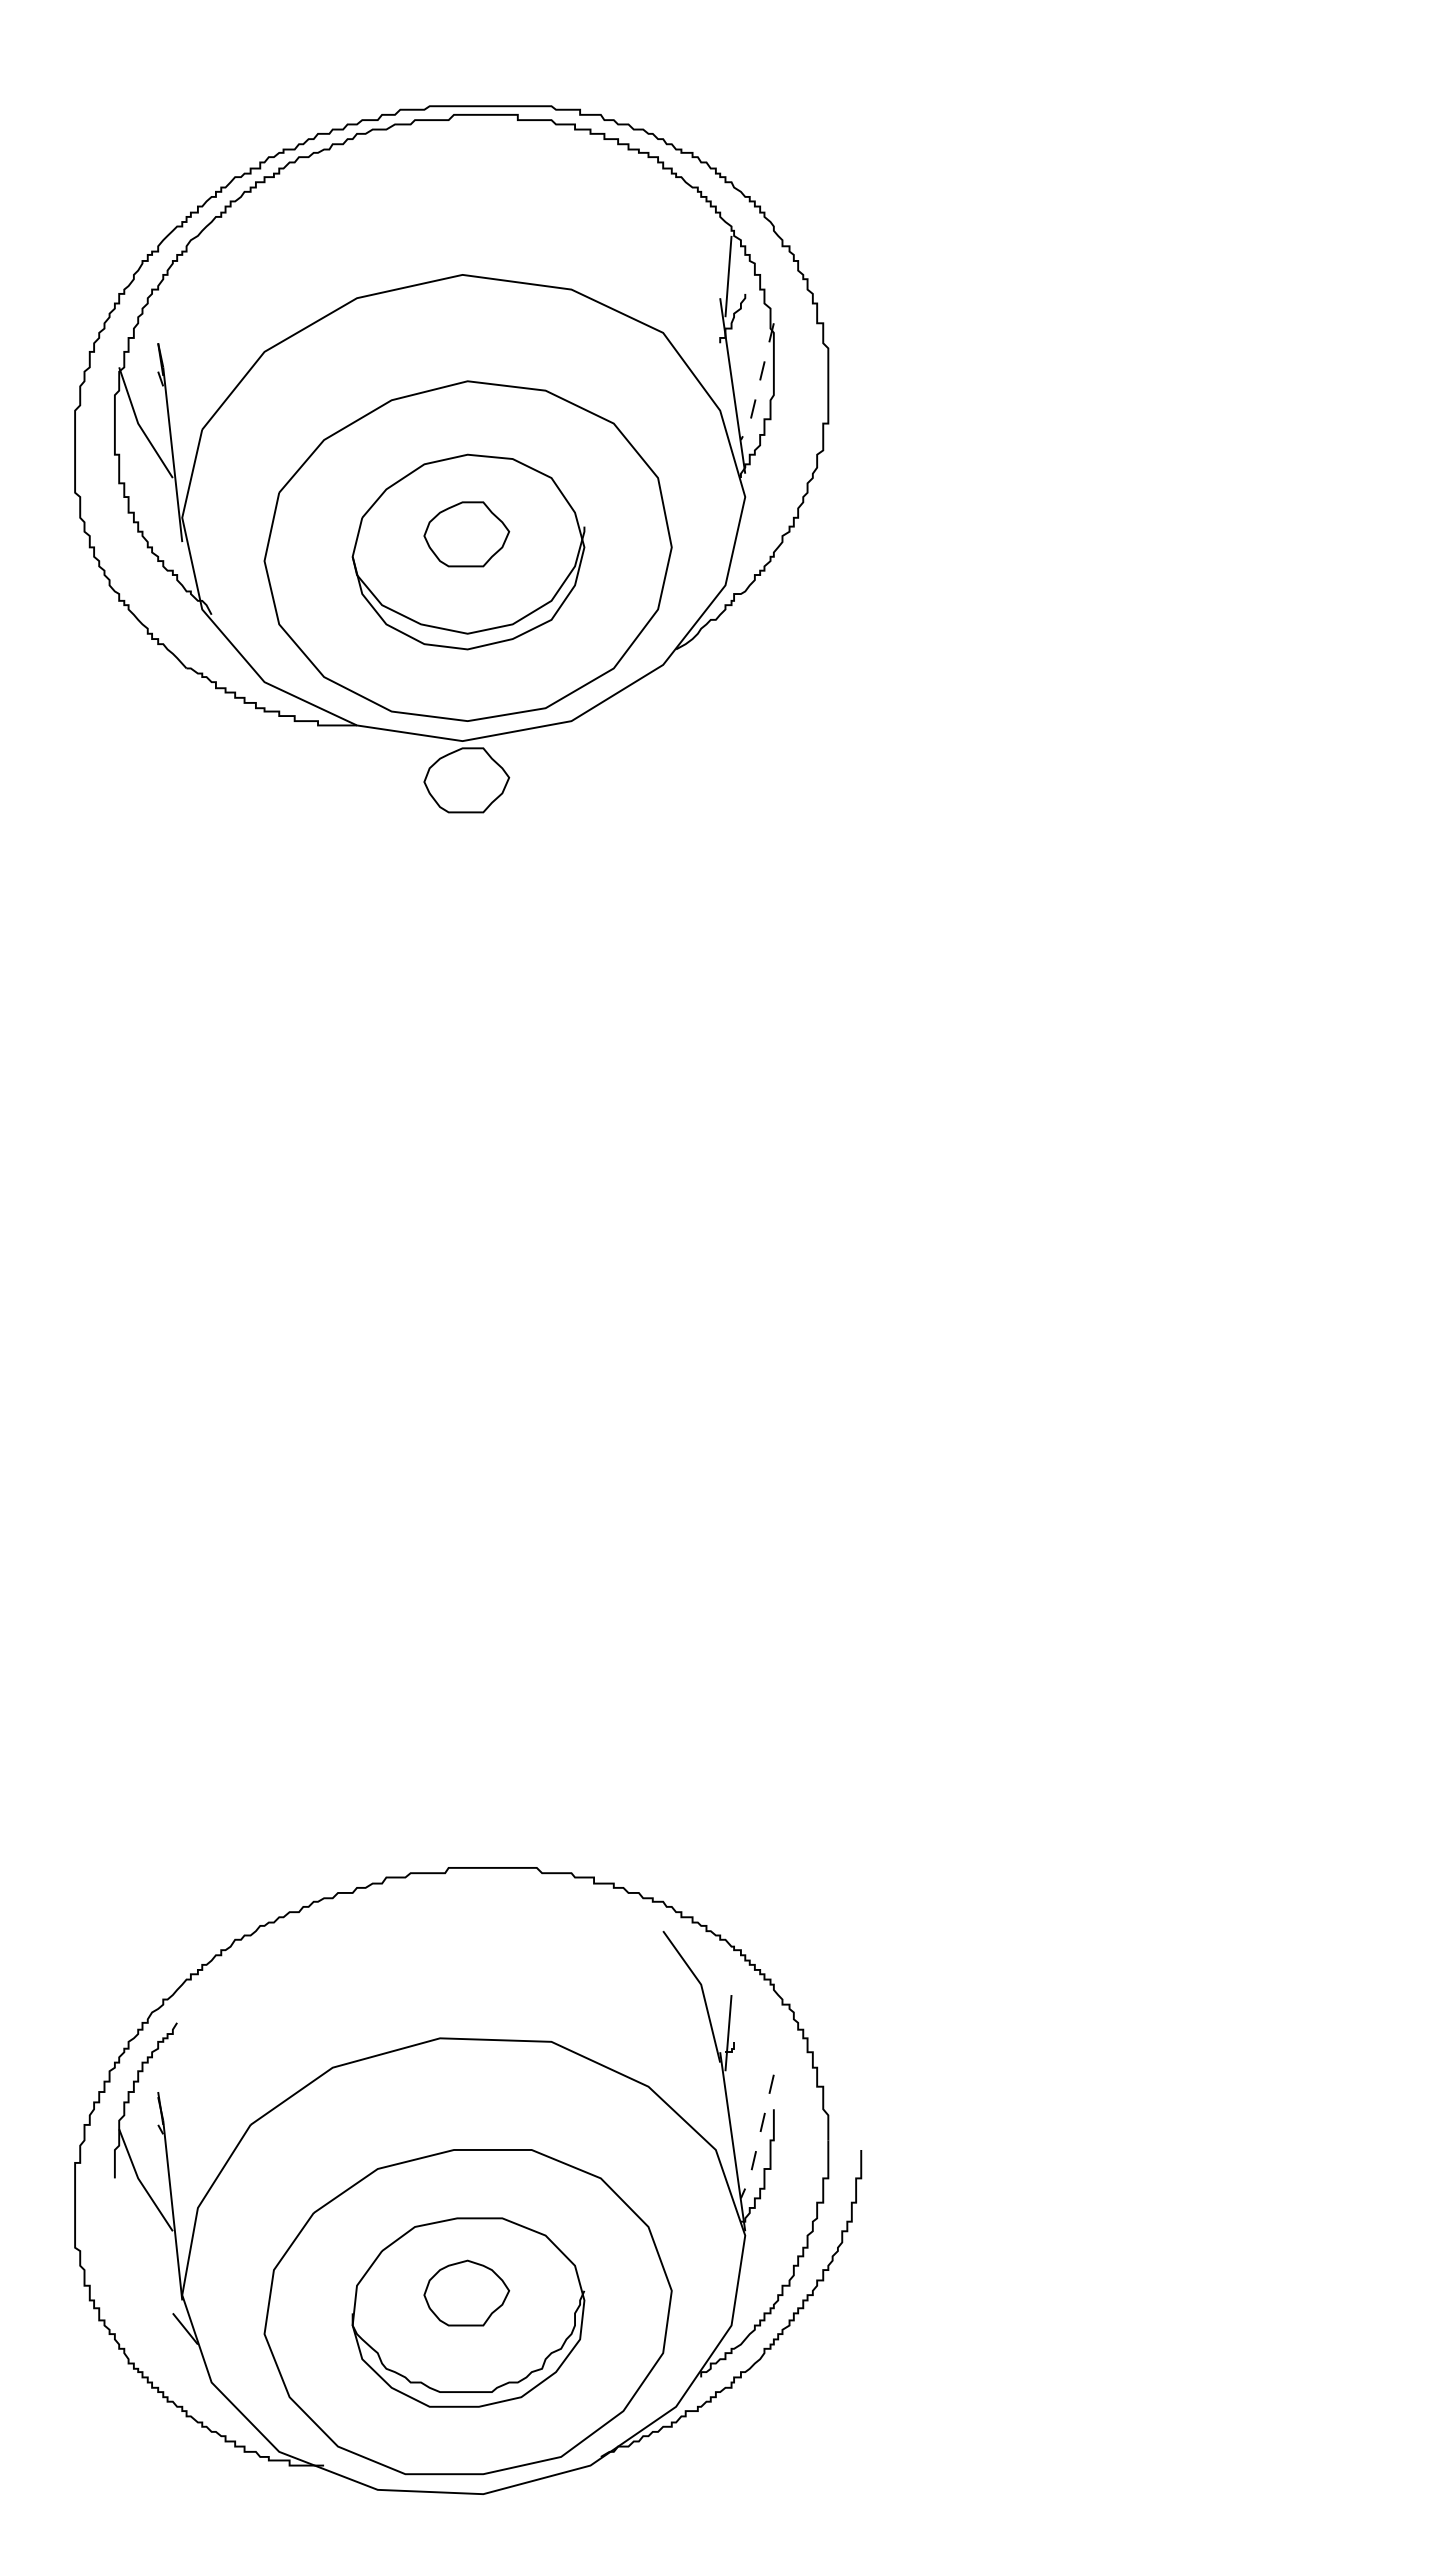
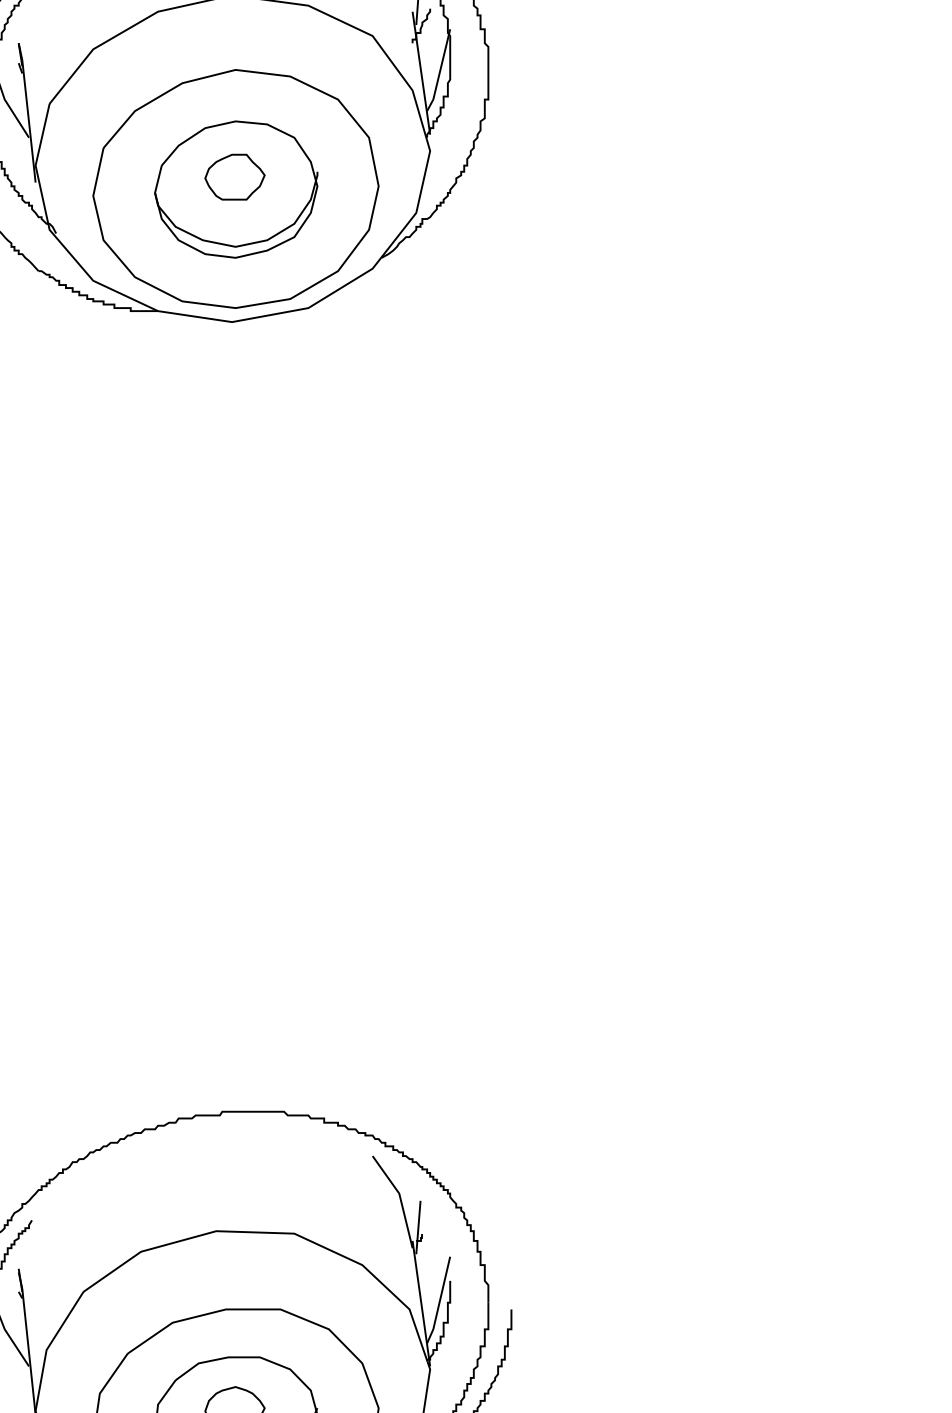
line: (759, 383) -> (440, 71), dashed -> solid
part: (466, 780) -> (234, 349), removed
line: (759, 2137) -> (440, 1300), dashed -> solid

